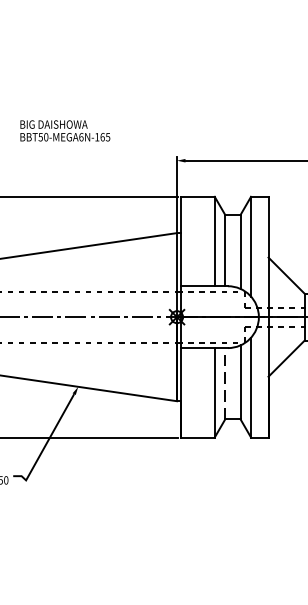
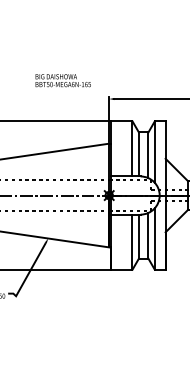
text: (64, 130) -> (62, 80), moved
line: (224, 383) -> (138, 236), dashed -> solid

